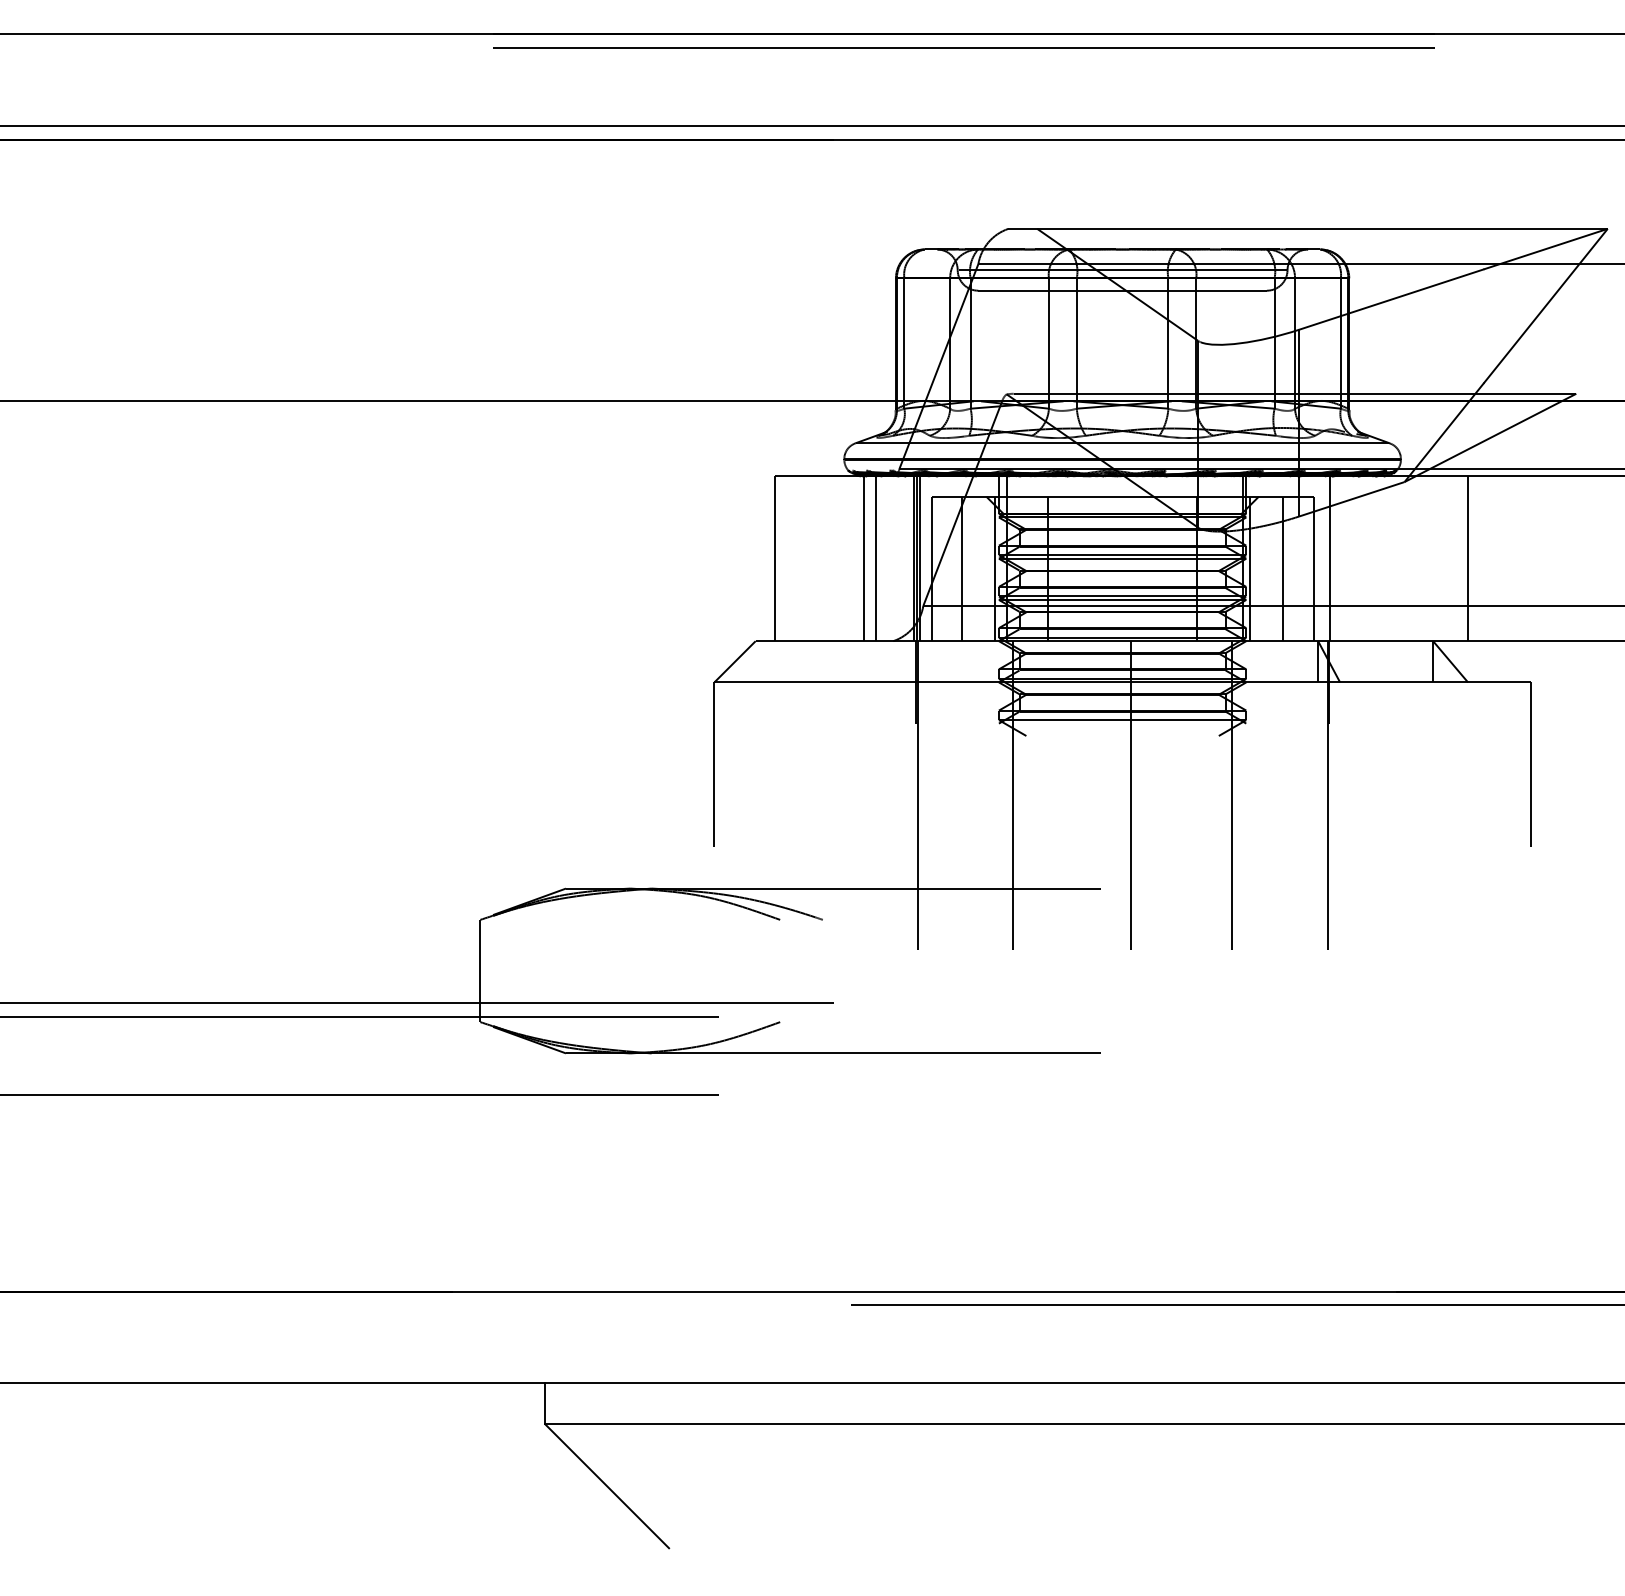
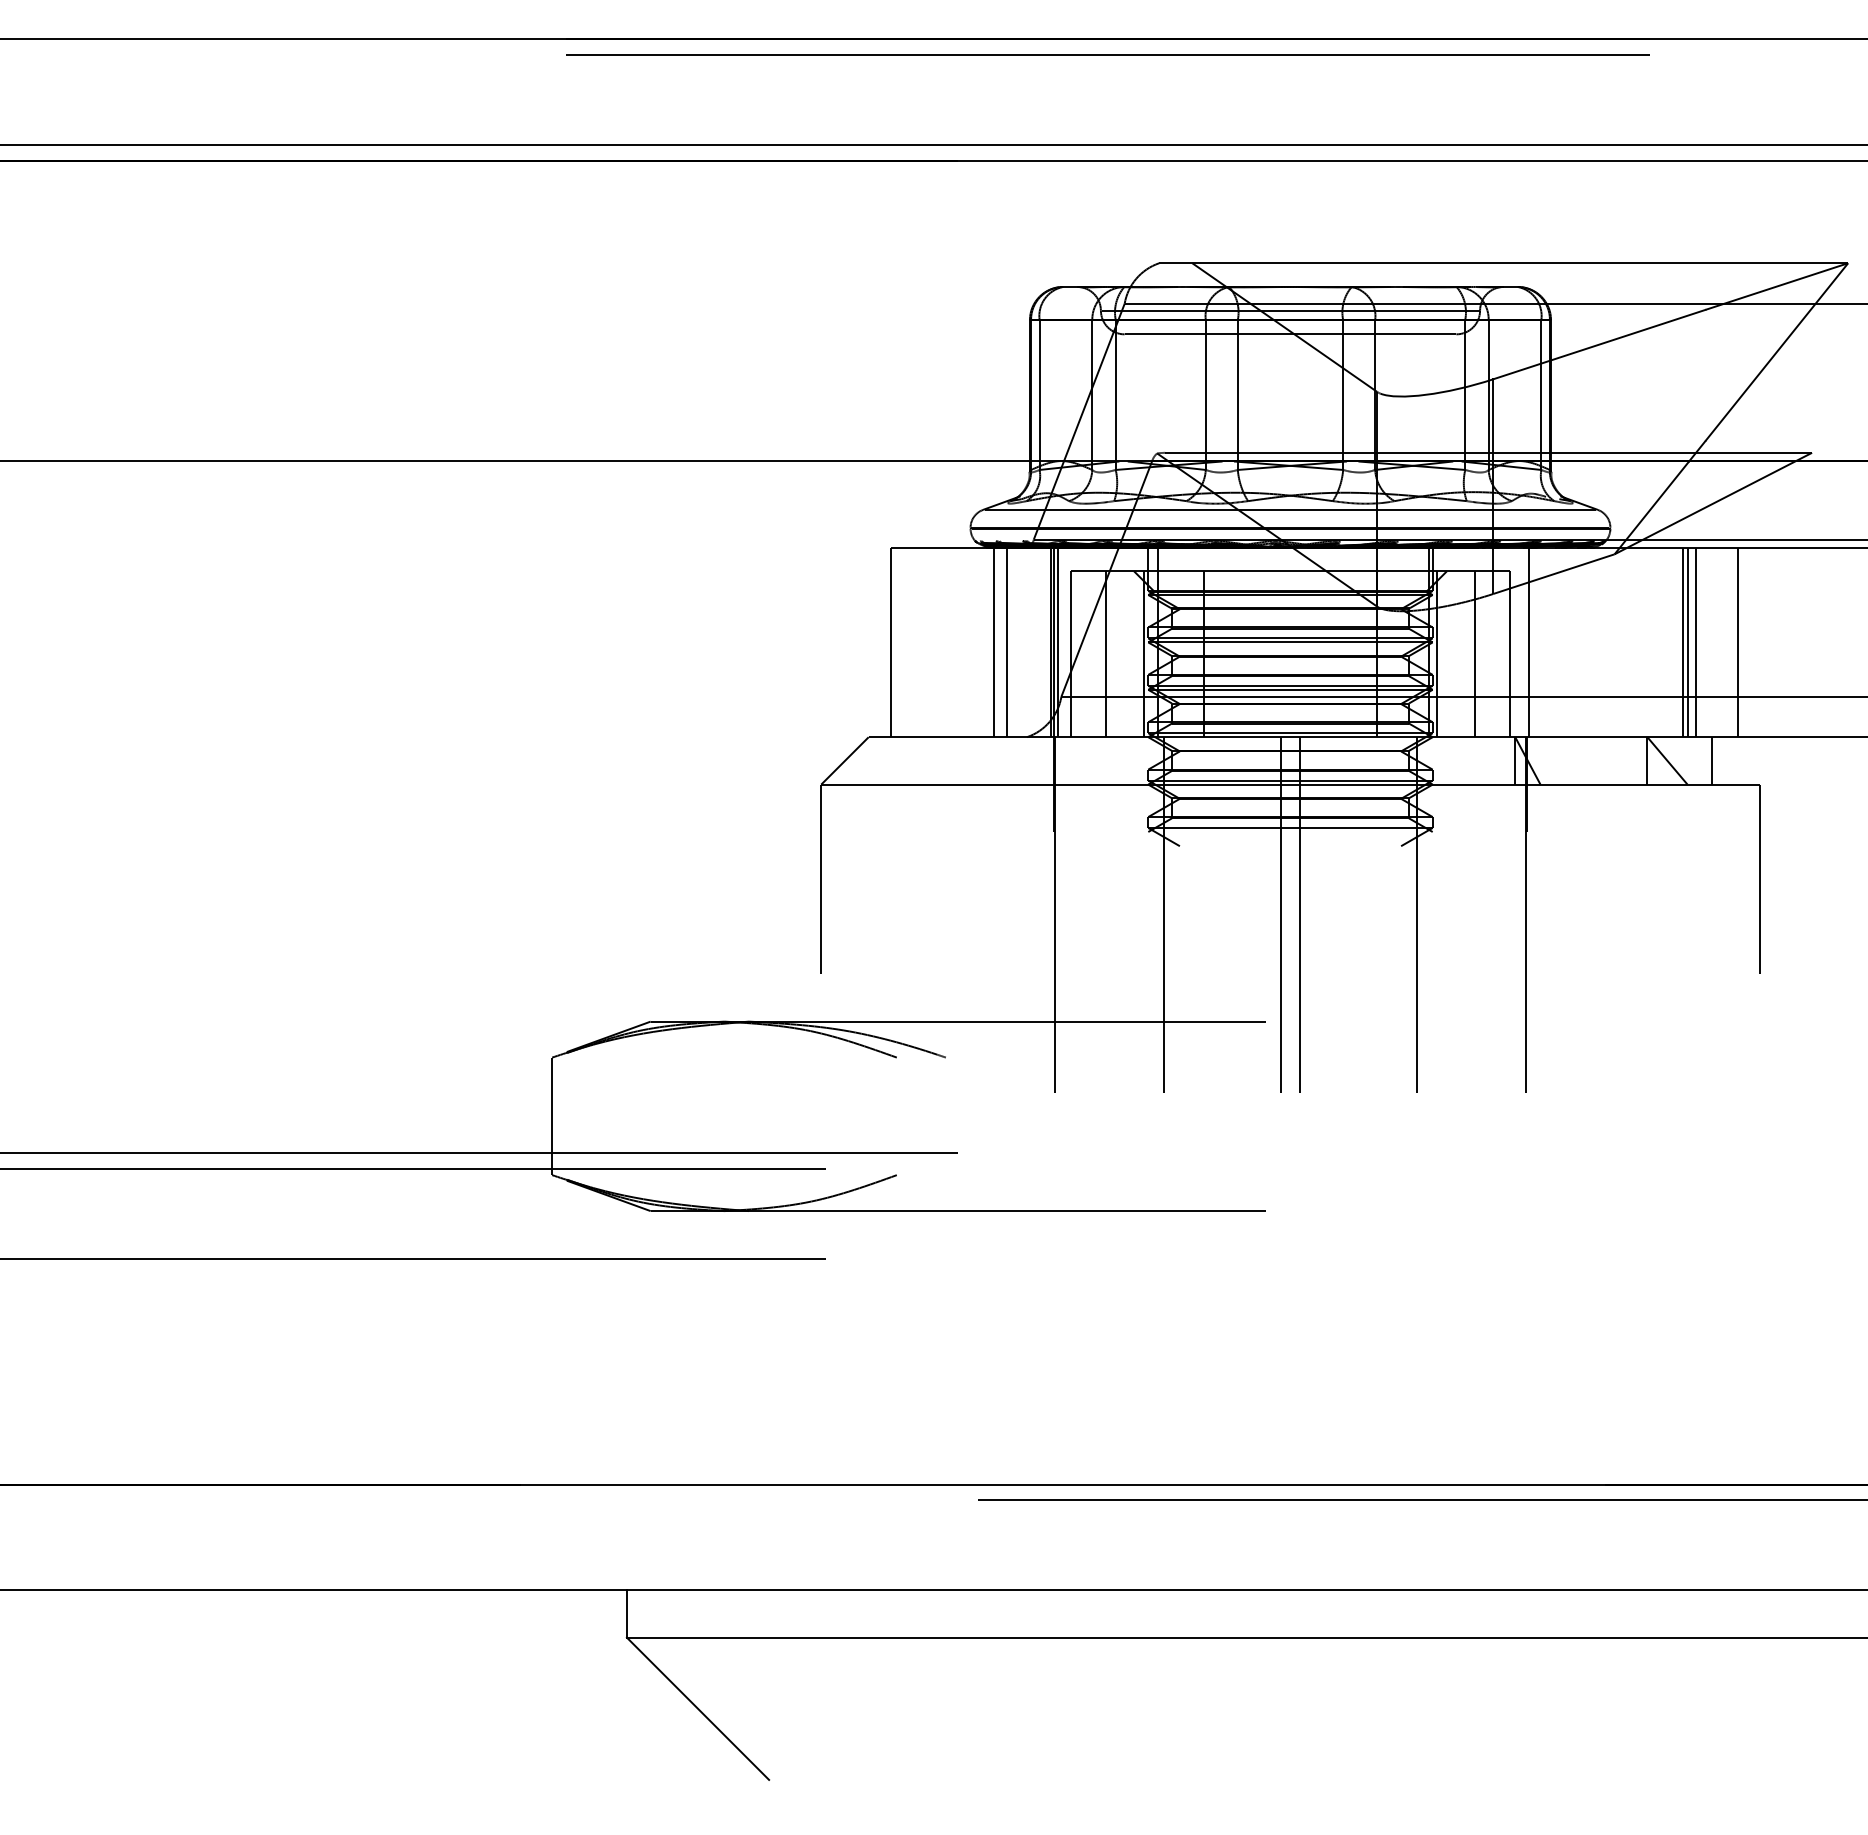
line: (1463, 558) -> (1682, 642), added
line: (1475, 558) -> (1696, 642), added
line: (1512, 558) -> (1738, 642), added
line: (1489, 661) -> (1712, 760), added
line: (1114, 795) -> (1281, 914), added

